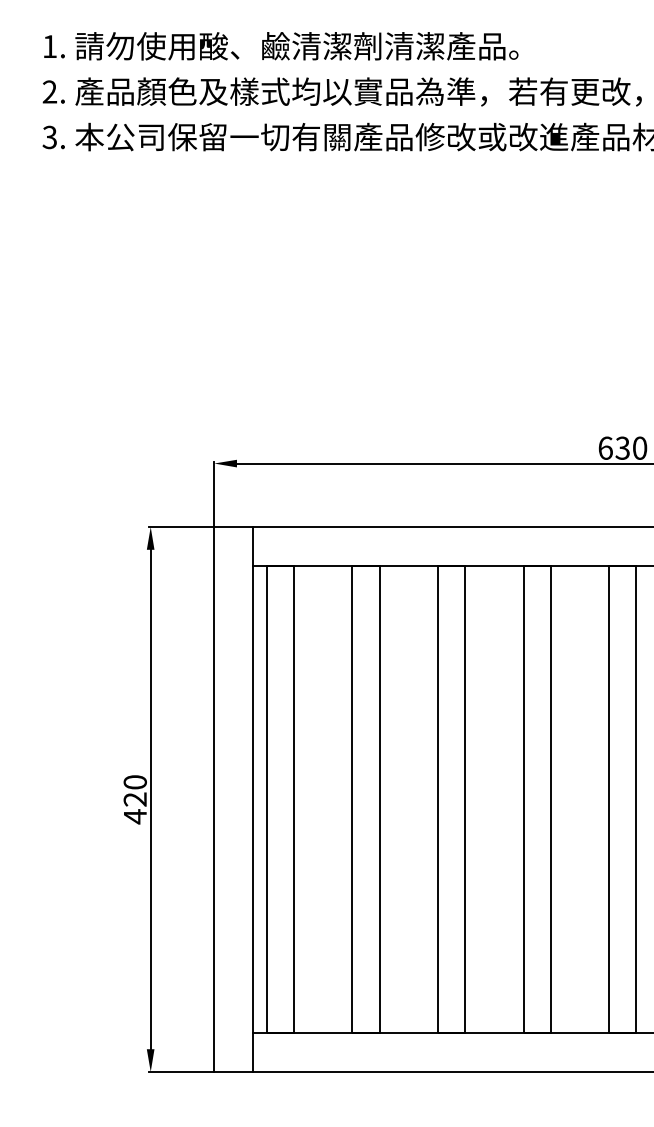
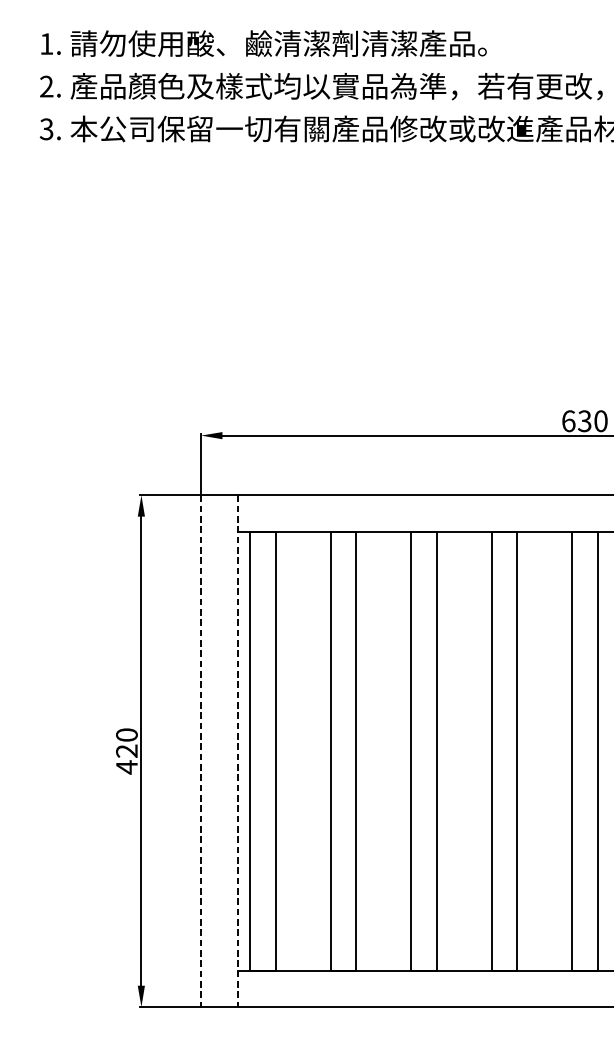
line: (214, 800) -> (201, 752), solid -> dashed
line: (253, 800) -> (237, 752), solid -> dashed

